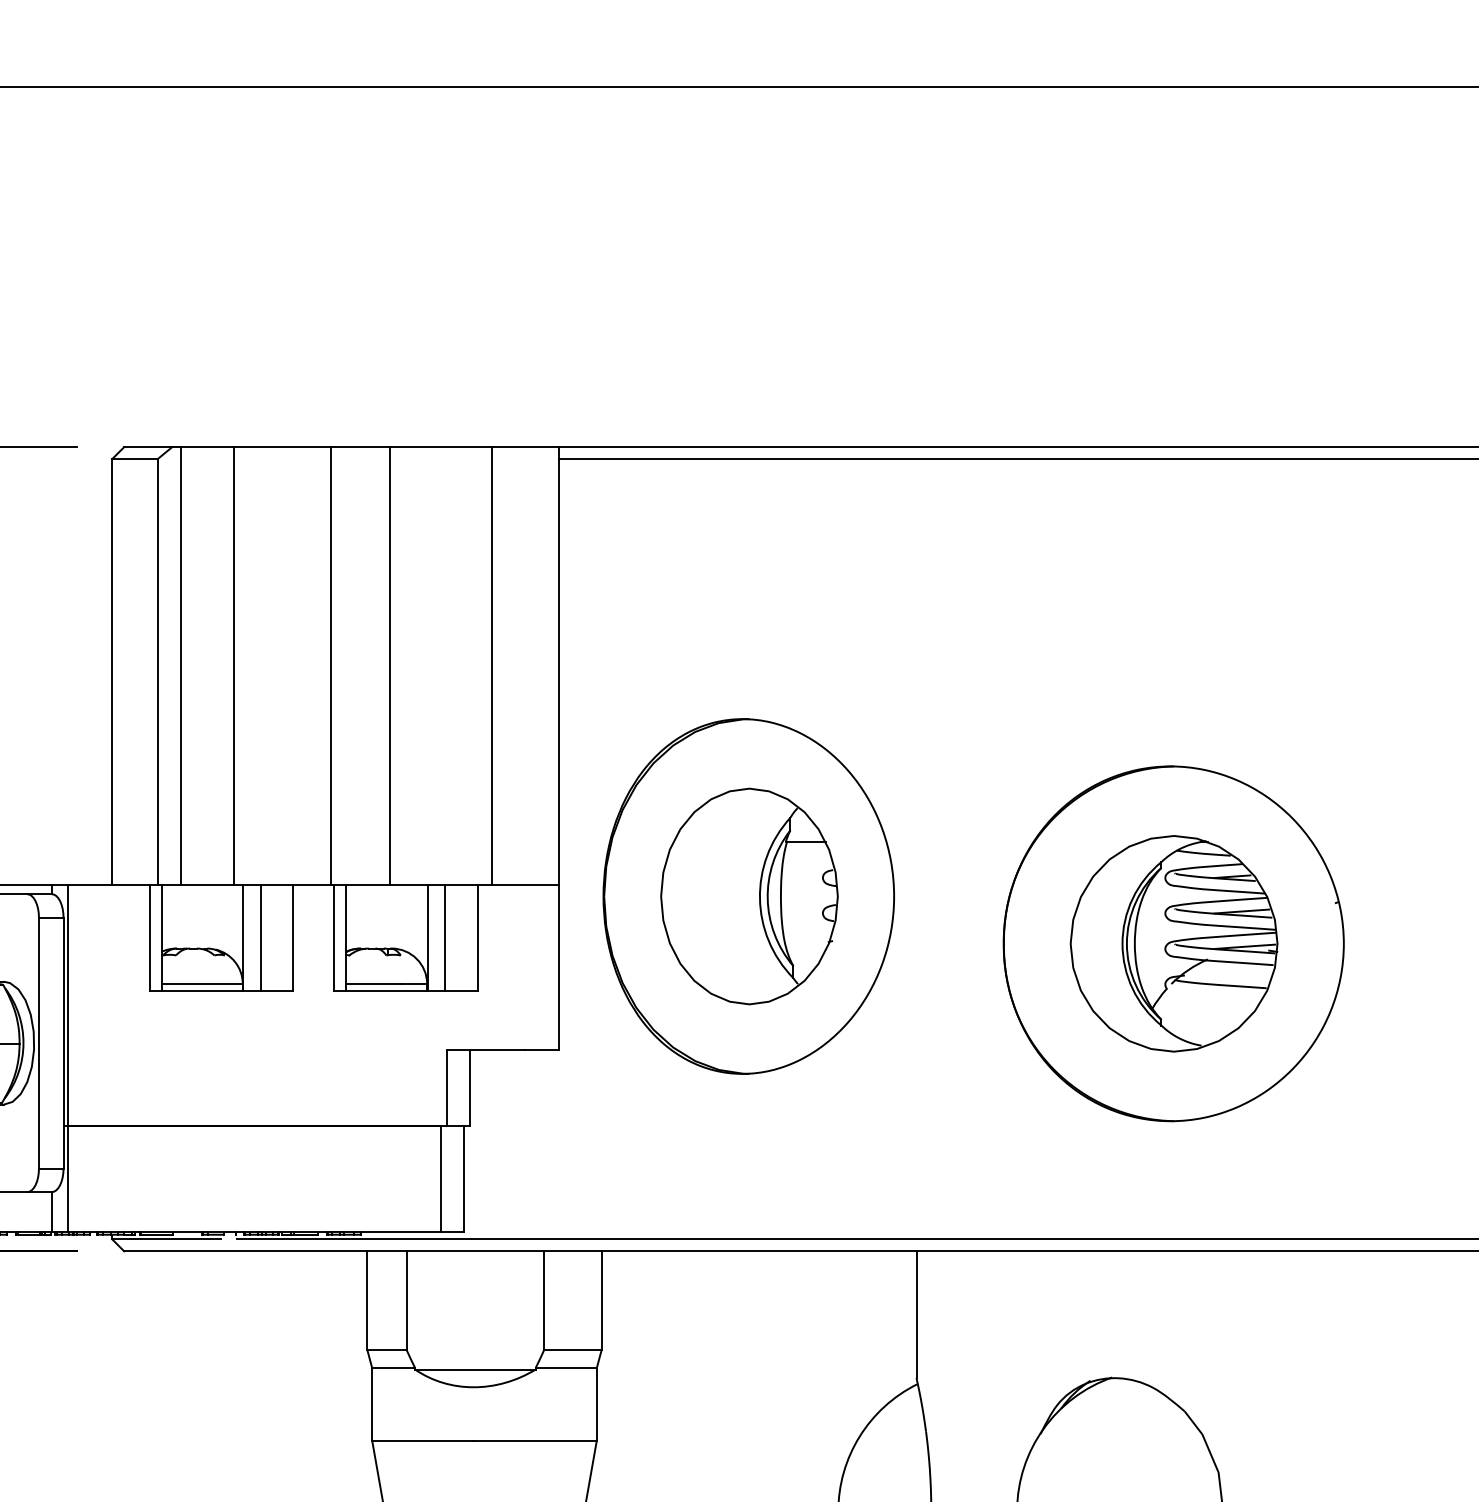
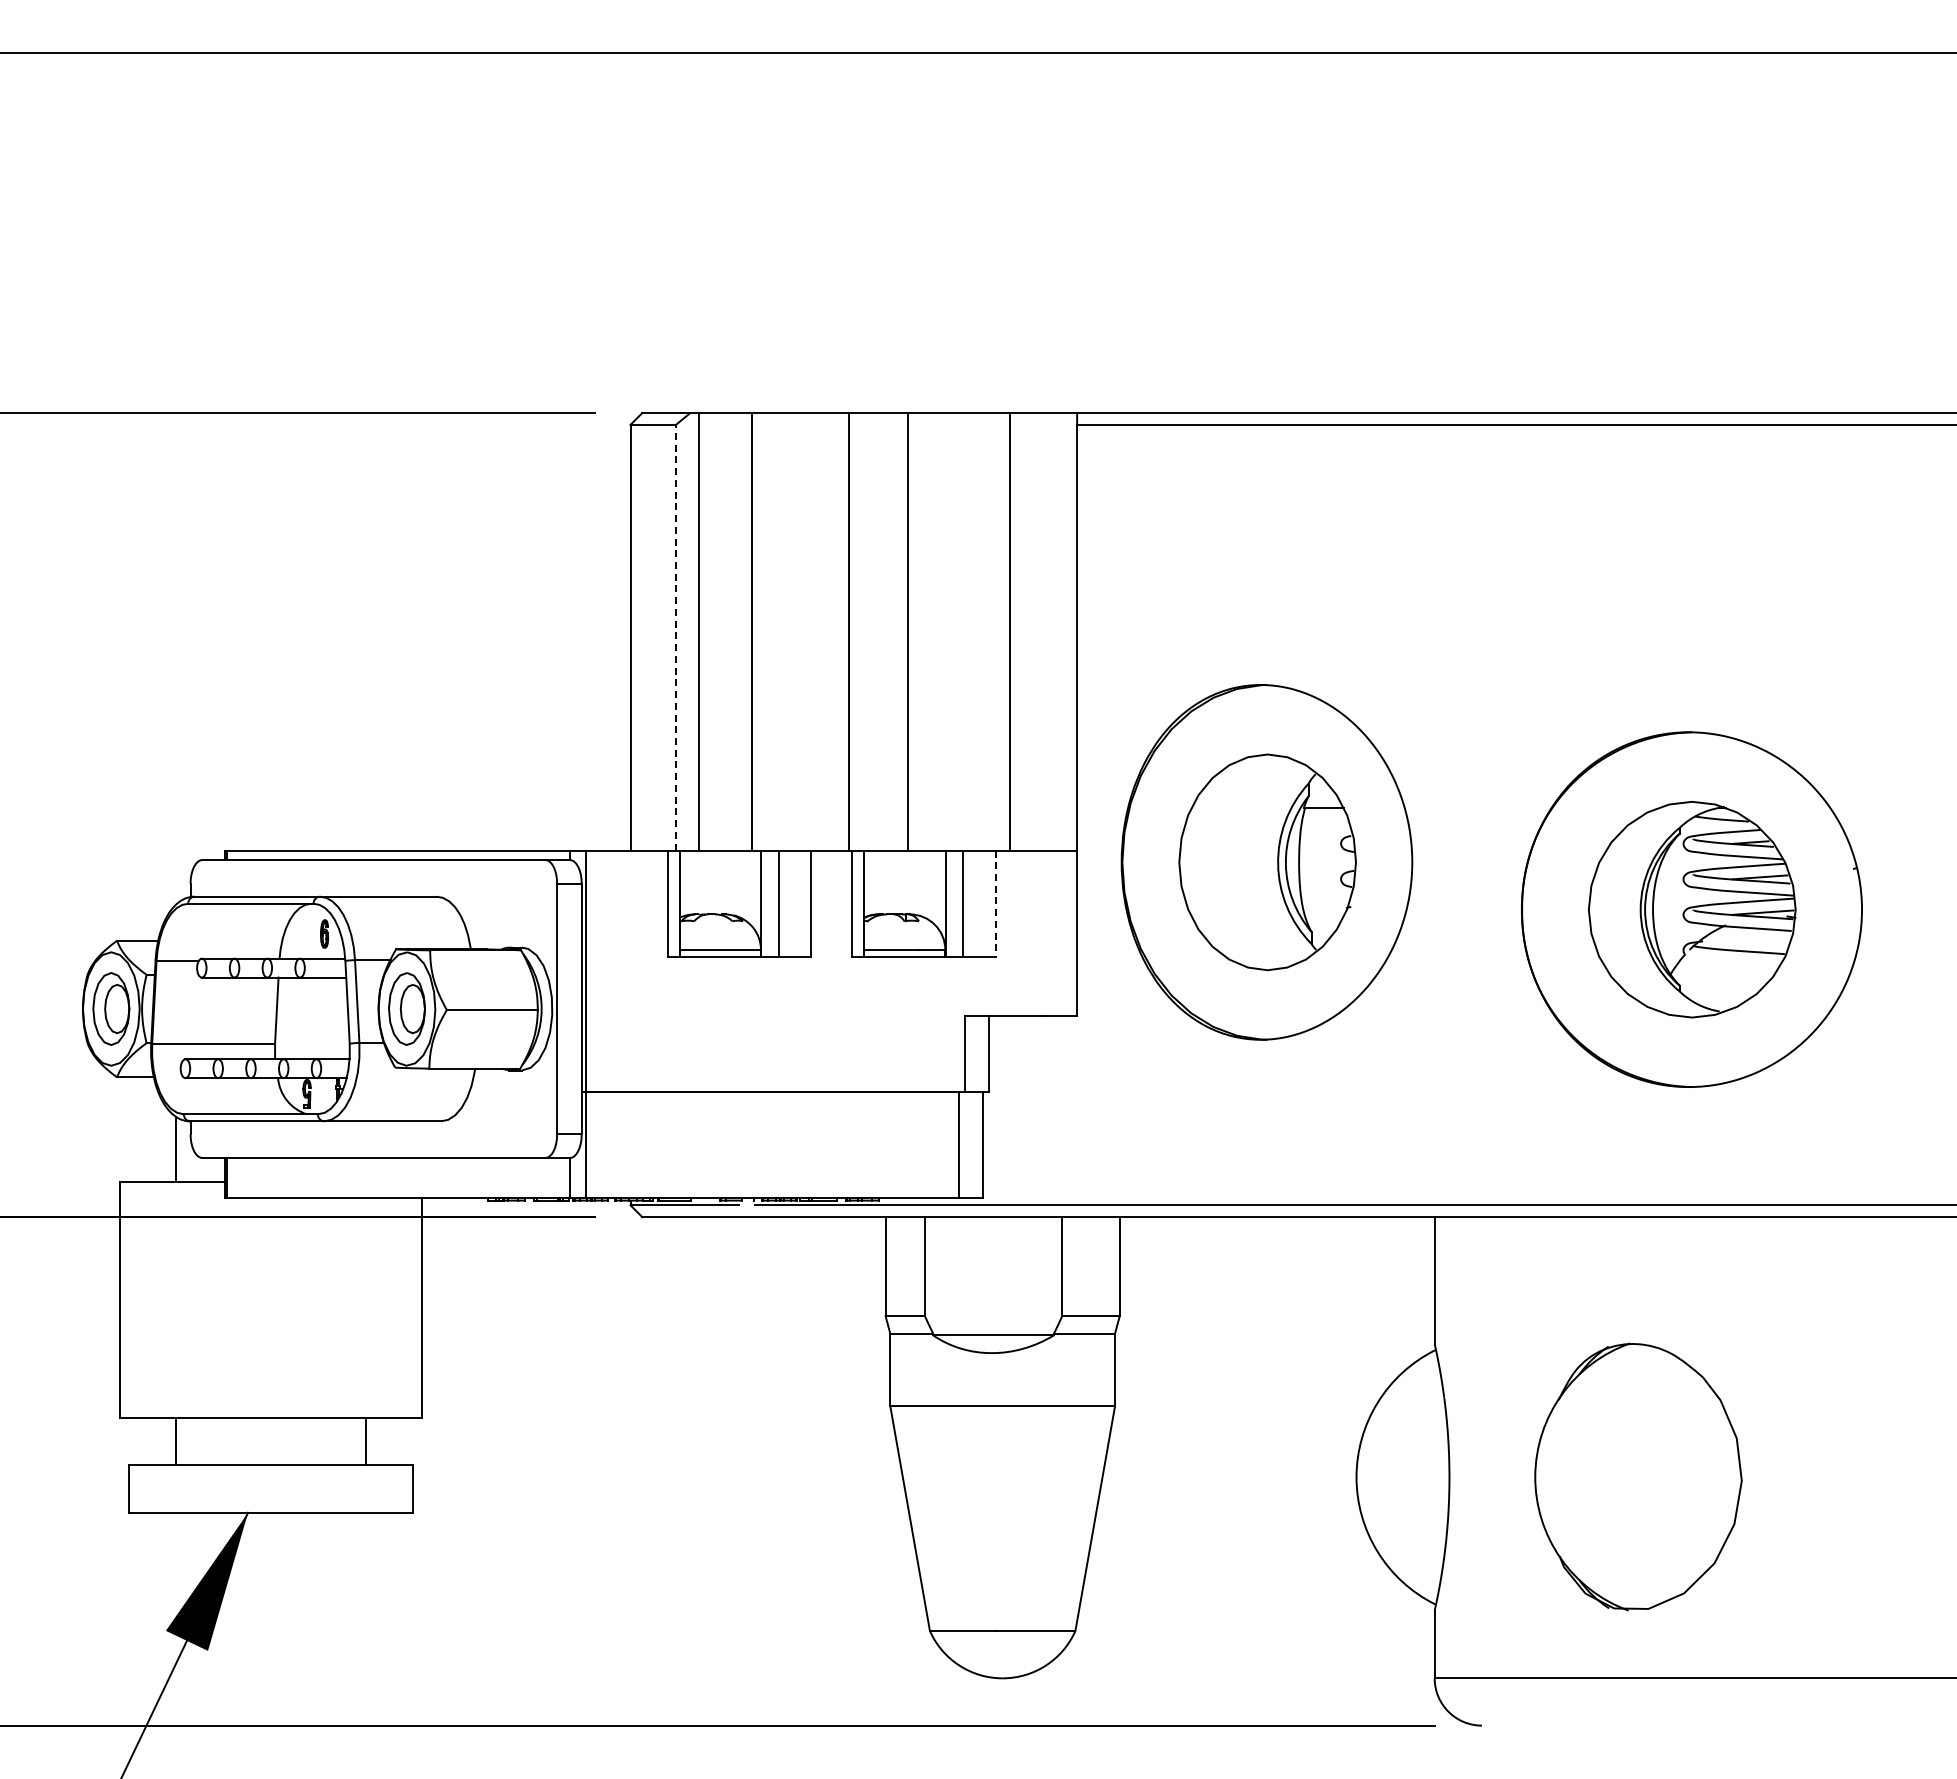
line: (158, 671) -> (676, 637), solid -> dashed
line: (477, 938) -> (995, 904), solid -> dashed

